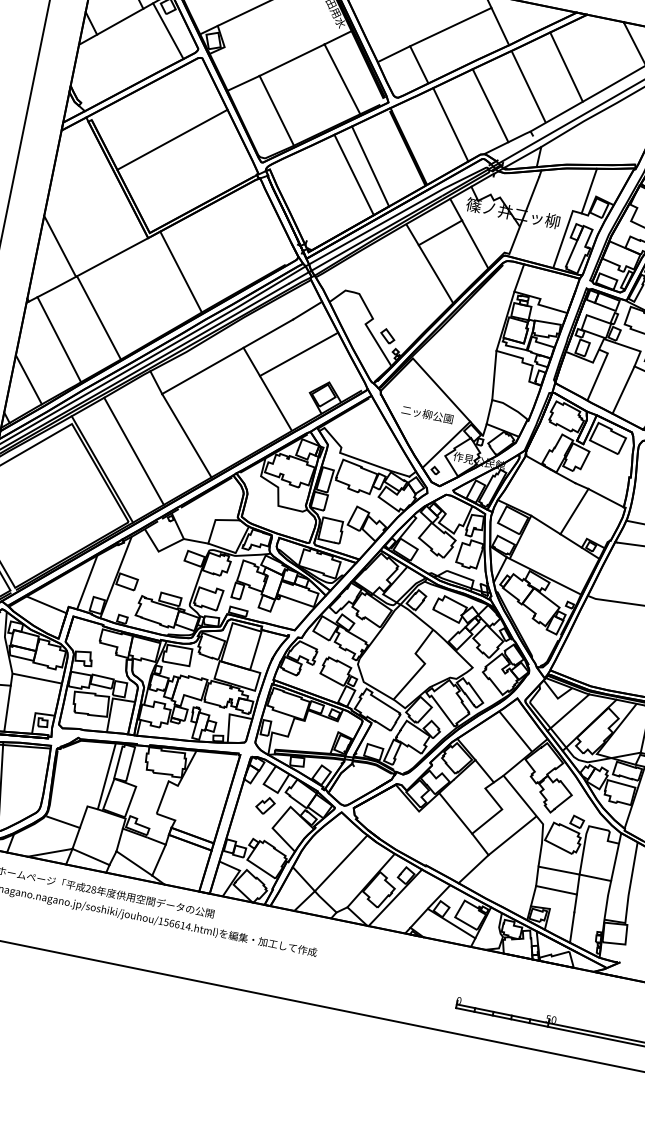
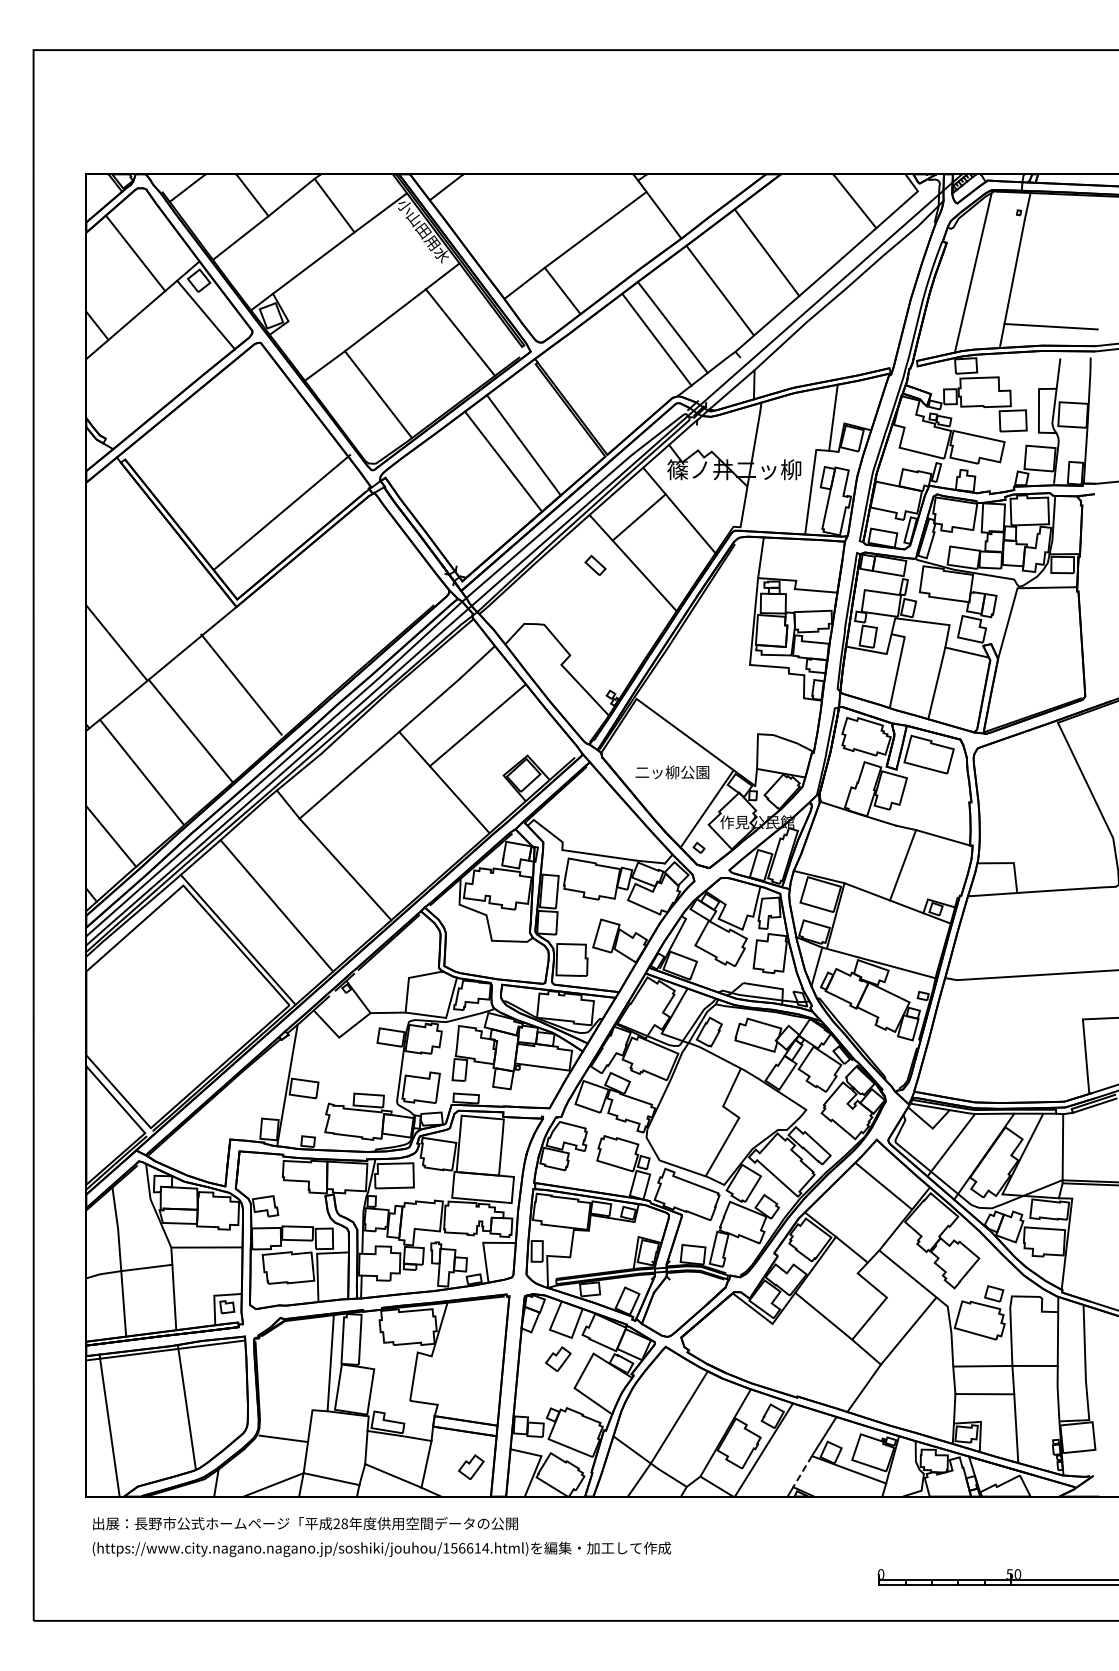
line: (450, 124) -> (656, 339), moved
line: (172, 140) -> (282, 512), moved
line: (181, 271) -> (241, 684), moved
part: (387, 335) -> (595, 564), moved
line: (494, 375) -> (753, 699), removed
line: (86, 582) -> (248, 1100), removed
line: (46, 604) -> (199, 1142), removed
part: (189, 867) -> (471, 1466), added
line: (418, 918) -> (802, 1472), solid -> dashed

